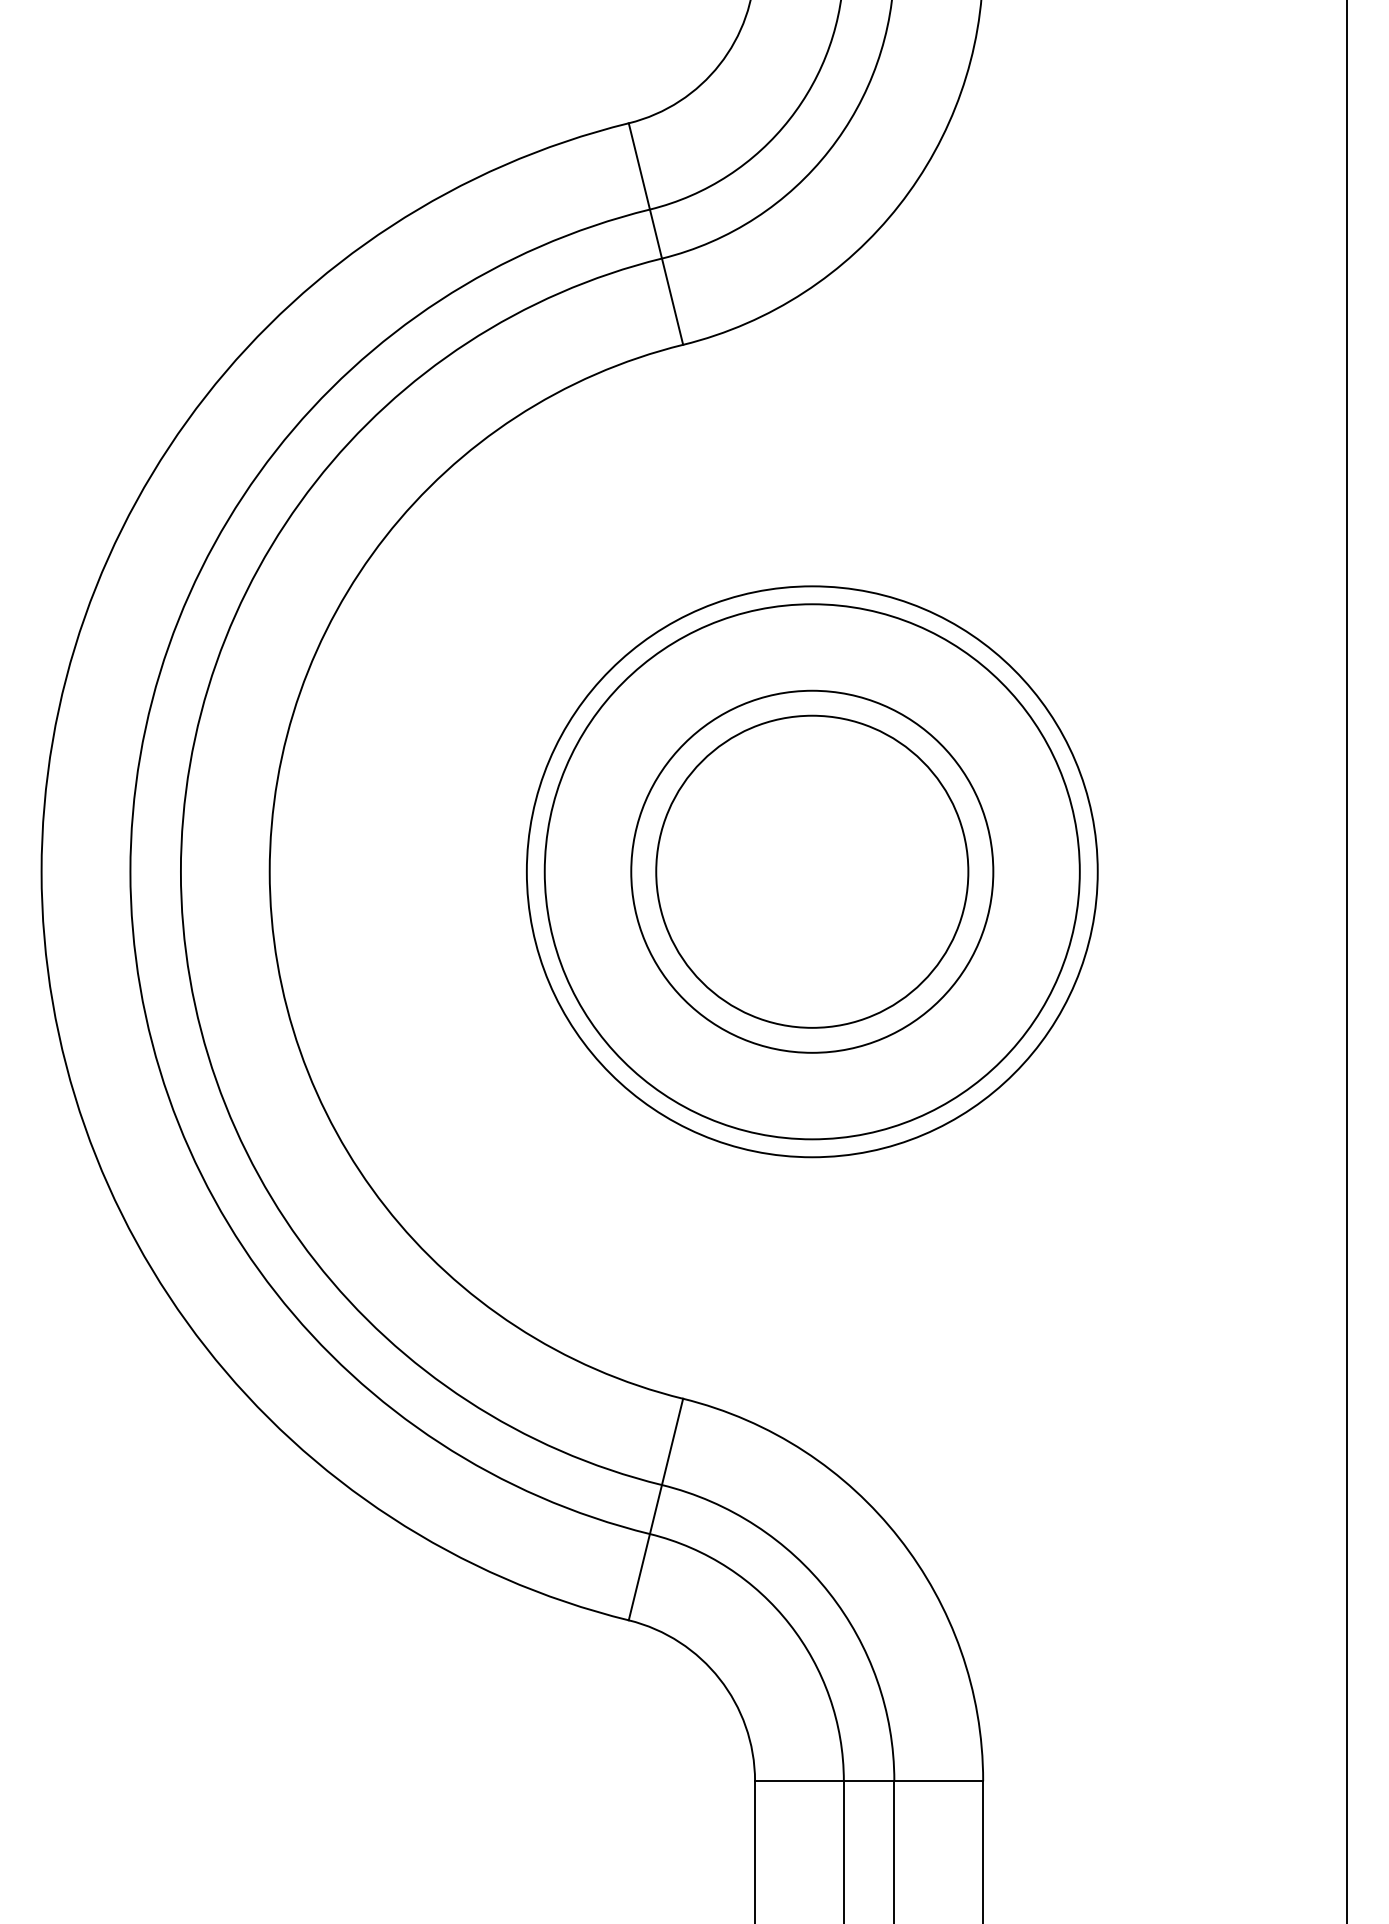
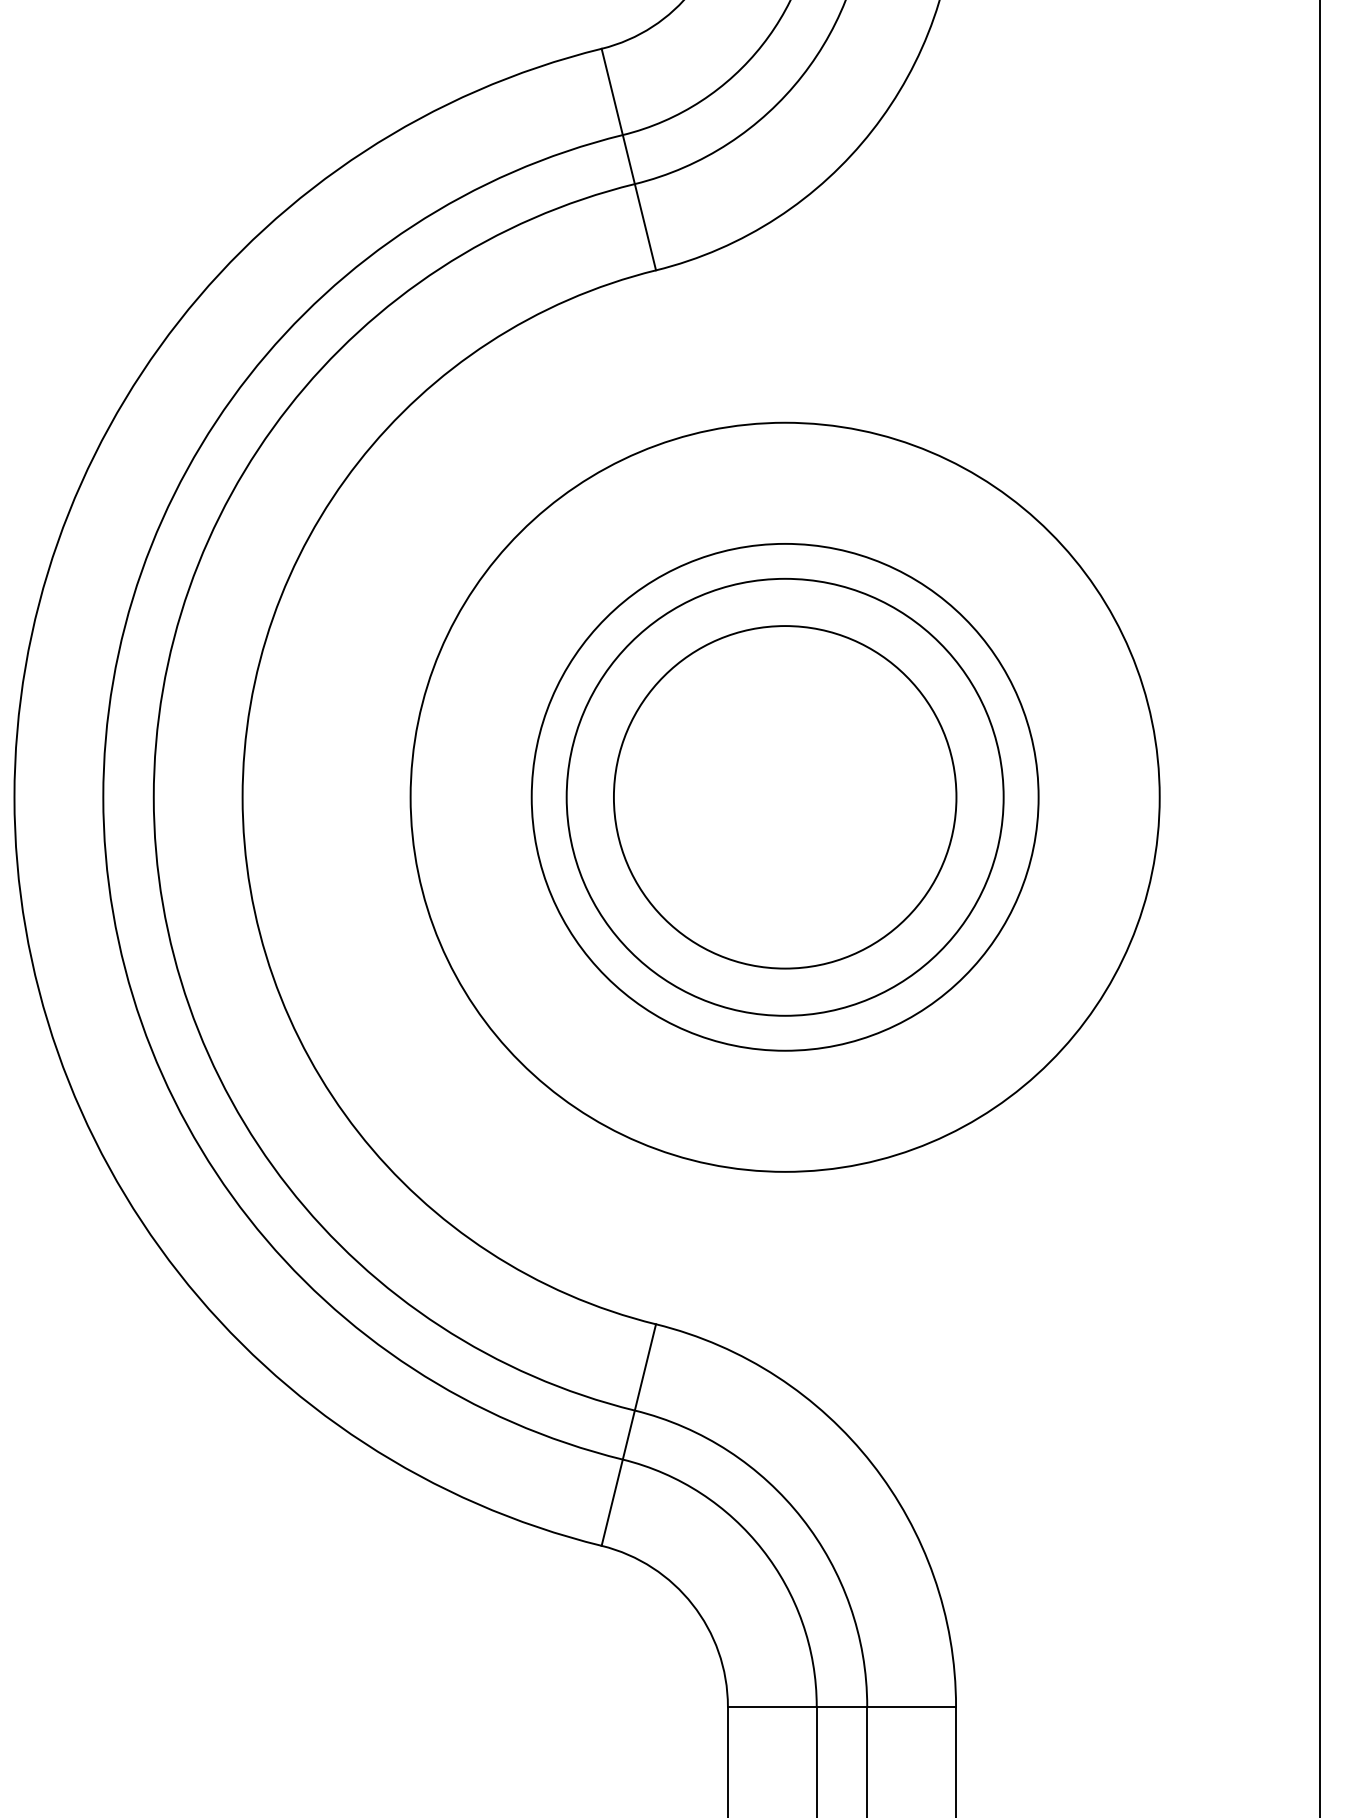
circle: (811, 871) -> (784, 797), size x0.6
circle: (811, 871) -> (784, 797), size x1.4
circle: (812, 871) -> (785, 797), size x1.4
circle: (812, 871) -> (785, 797), size x1.4

